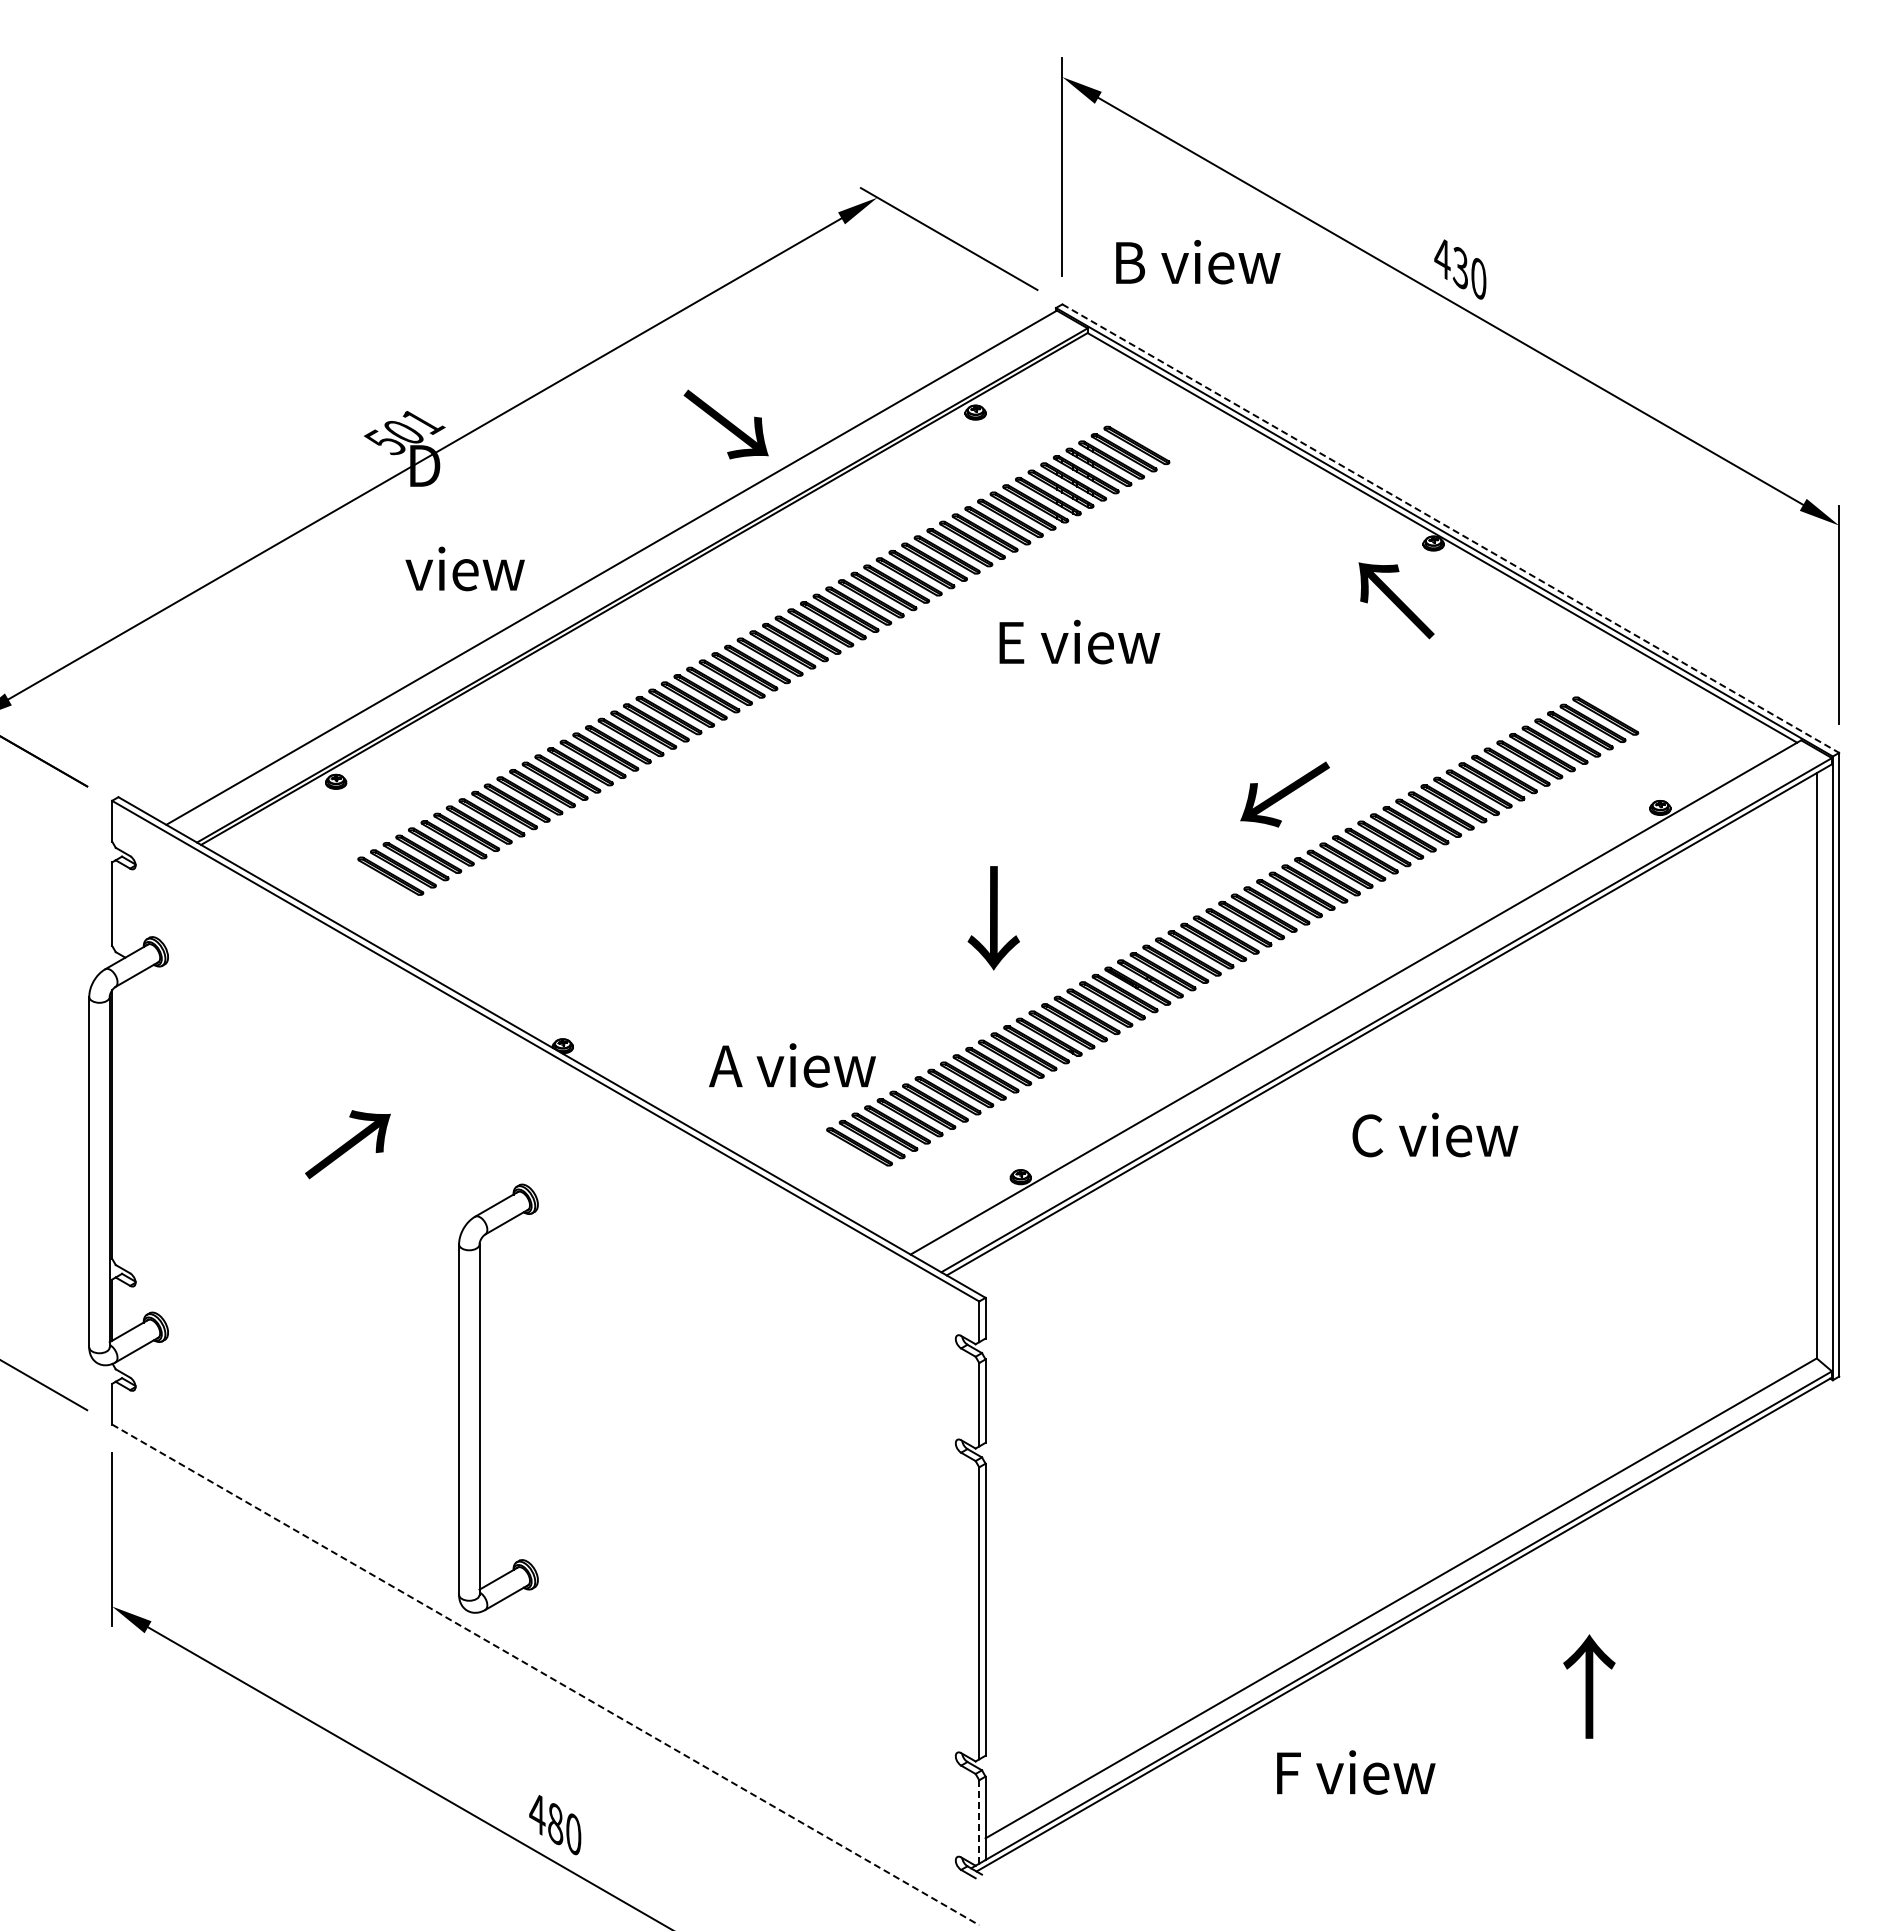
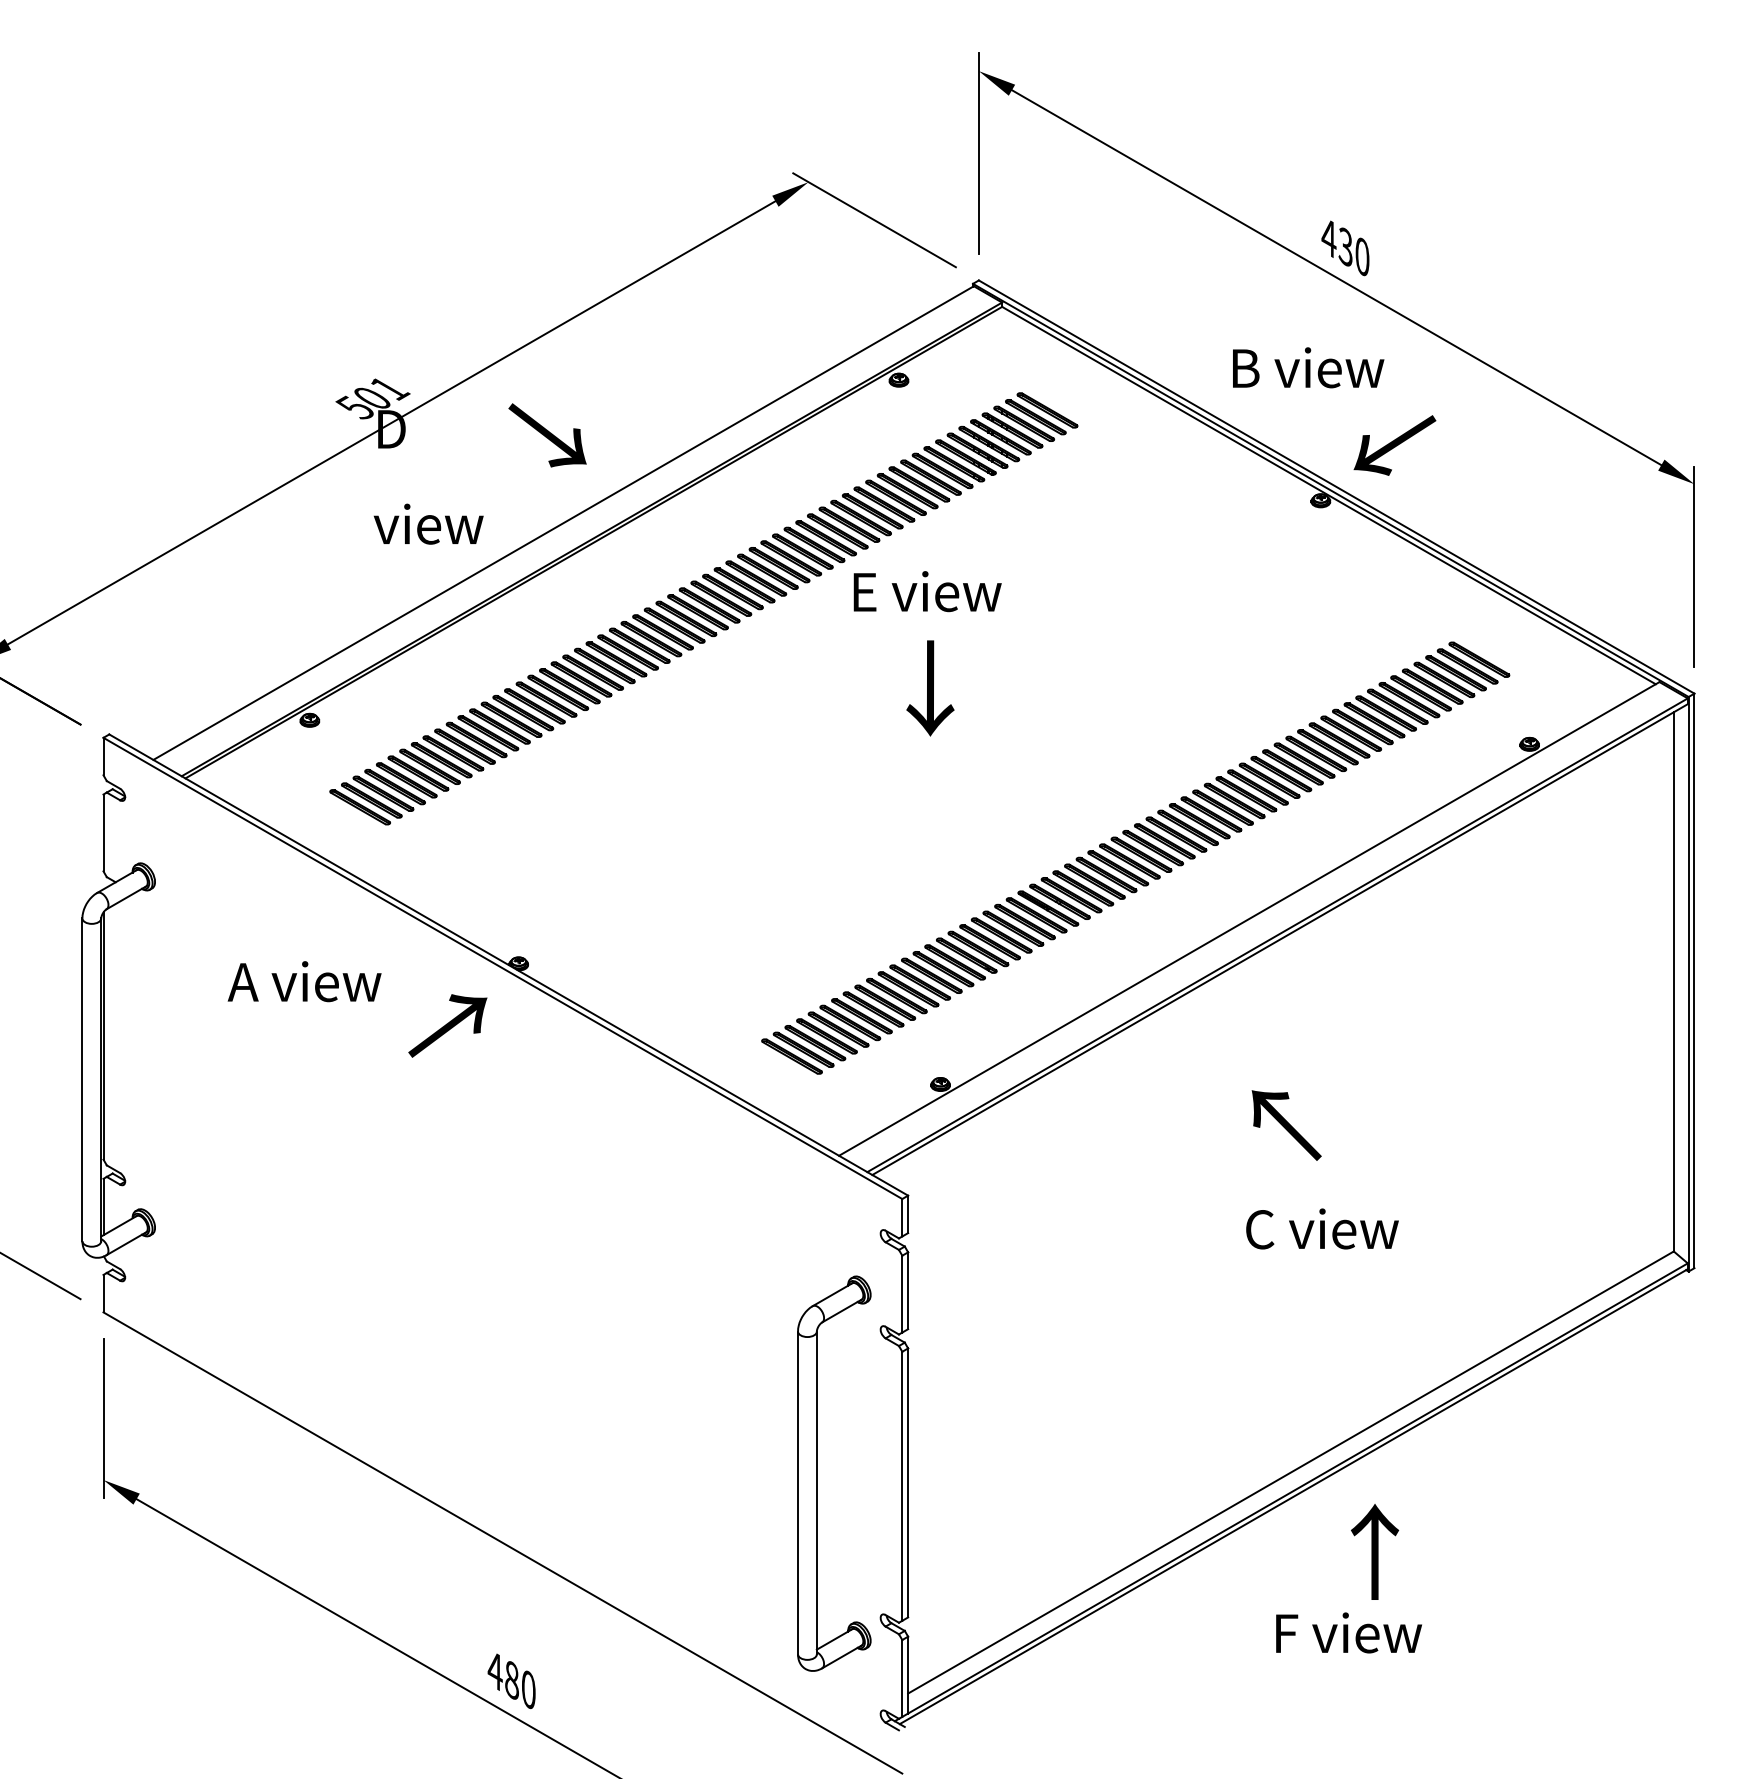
text: (1198, 262) -> (1308, 368), moved
text: (725, 424) -> (546, 435), moved
line: (1451, 528) -> (1337, 486), dashed -> solid
text: (1396, 600) -> (1286, 1125), moved
text: (1079, 641) -> (927, 591), moved
text: (1284, 794) -> (1394, 445), moved
text: (993, 918) -> (930, 688), moved
text: (792, 1065) -> (304, 981), moved
text: (1435, 1134) -> (1322, 1228), moved
text: (347, 1144) -> (447, 1025), moved
part: (480, 1398) -> (817, 1473), moved
line: (545, 1674) -> (502, 1542), dashed -> solid
text: (1589, 1686) -> (1375, 1551), moved
text: (1356, 1772) -> (1349, 1632), moved
line: (979, 1821) -> (902, 1678), dashed -> solid

